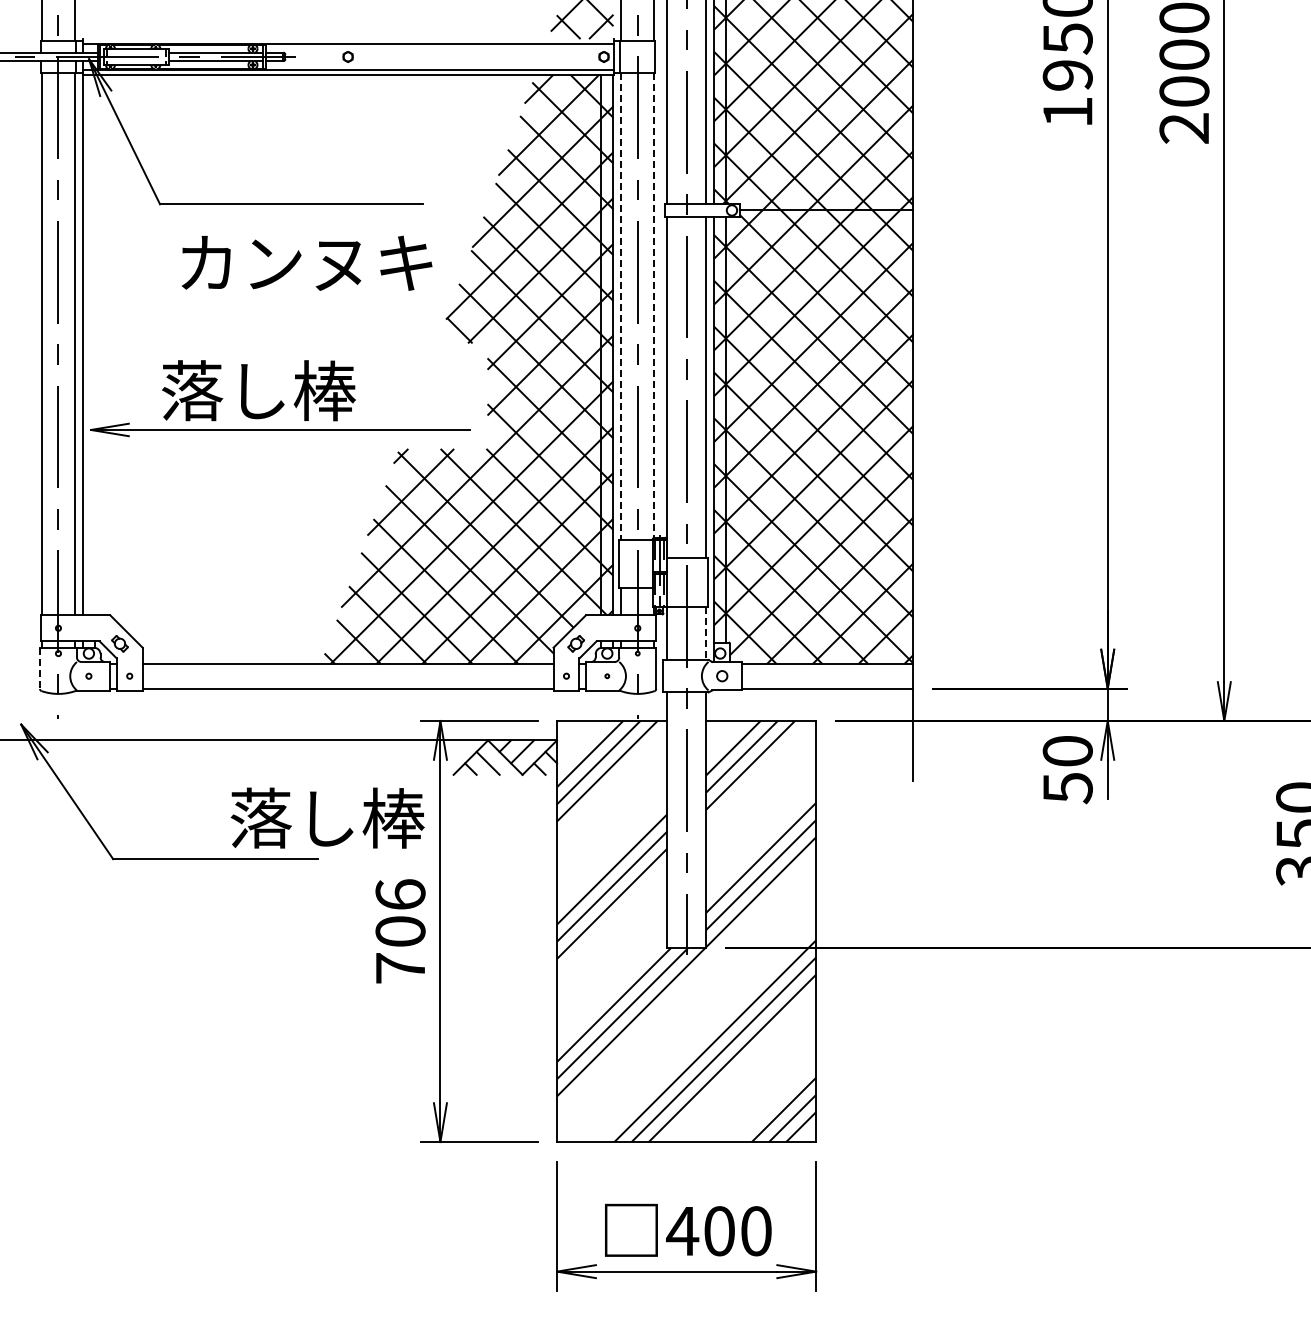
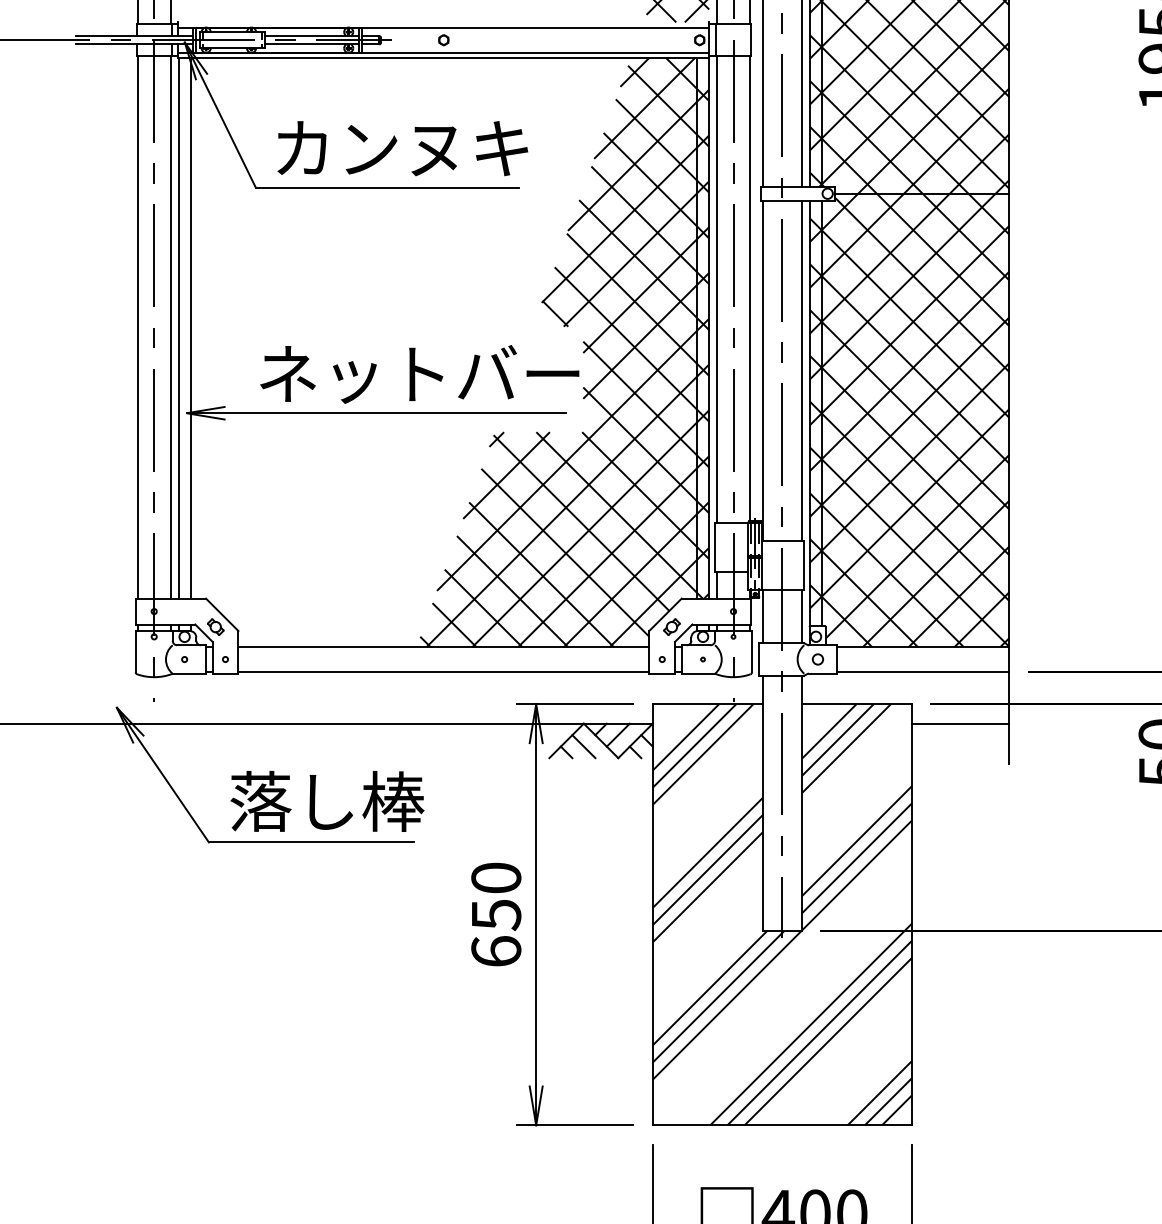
text: (306, 262) -> (402, 147), moved
line: (654, 306) -> (750, 289), dashed -> solid
line: (621, 307) -> (717, 290), dashed -> solid
line: (95, 344) -> (191, 327), added
text: (322, 390) -> (418, 373), 落し棒 -> ネットバー
line: (706, 633) -> (802, 616), dashed -> solid
line: (39, 668) -> (135, 651), dashed -> solid
line: (864, 740) -> (960, 723), added
text: (327, 817) -> (327, 800), moved
text: (400, 931) -> (496, 914), 706 -> 650

